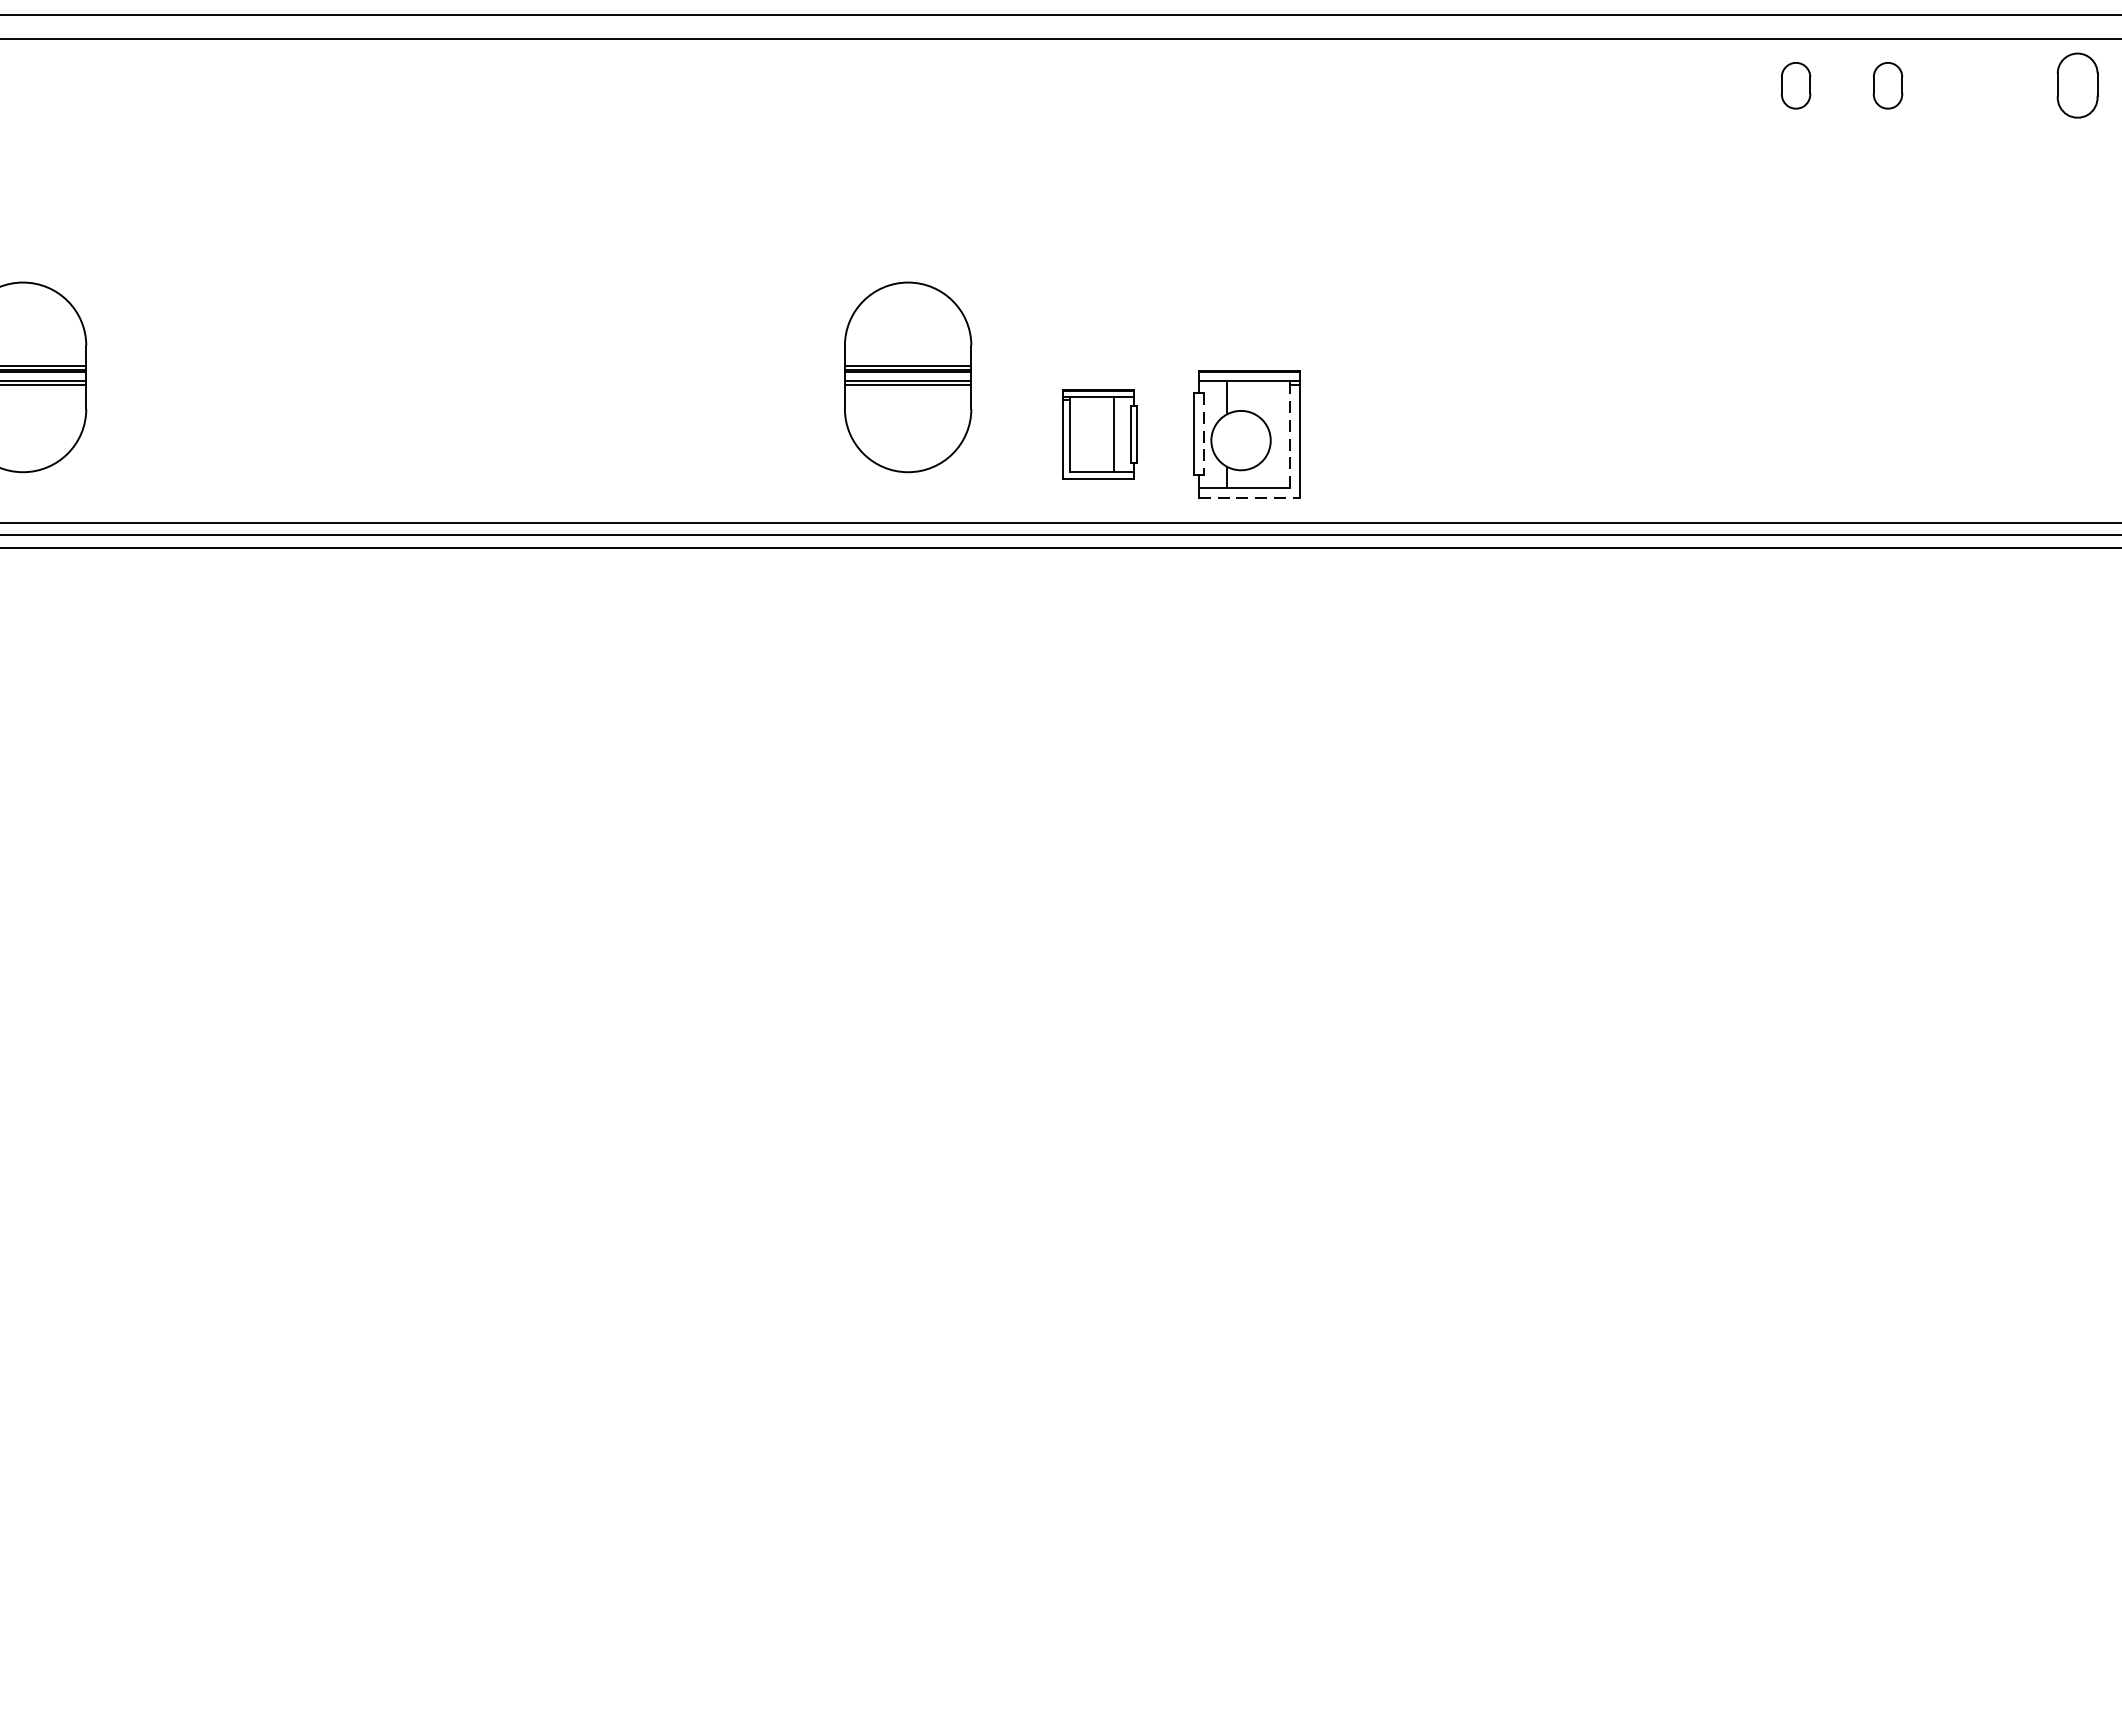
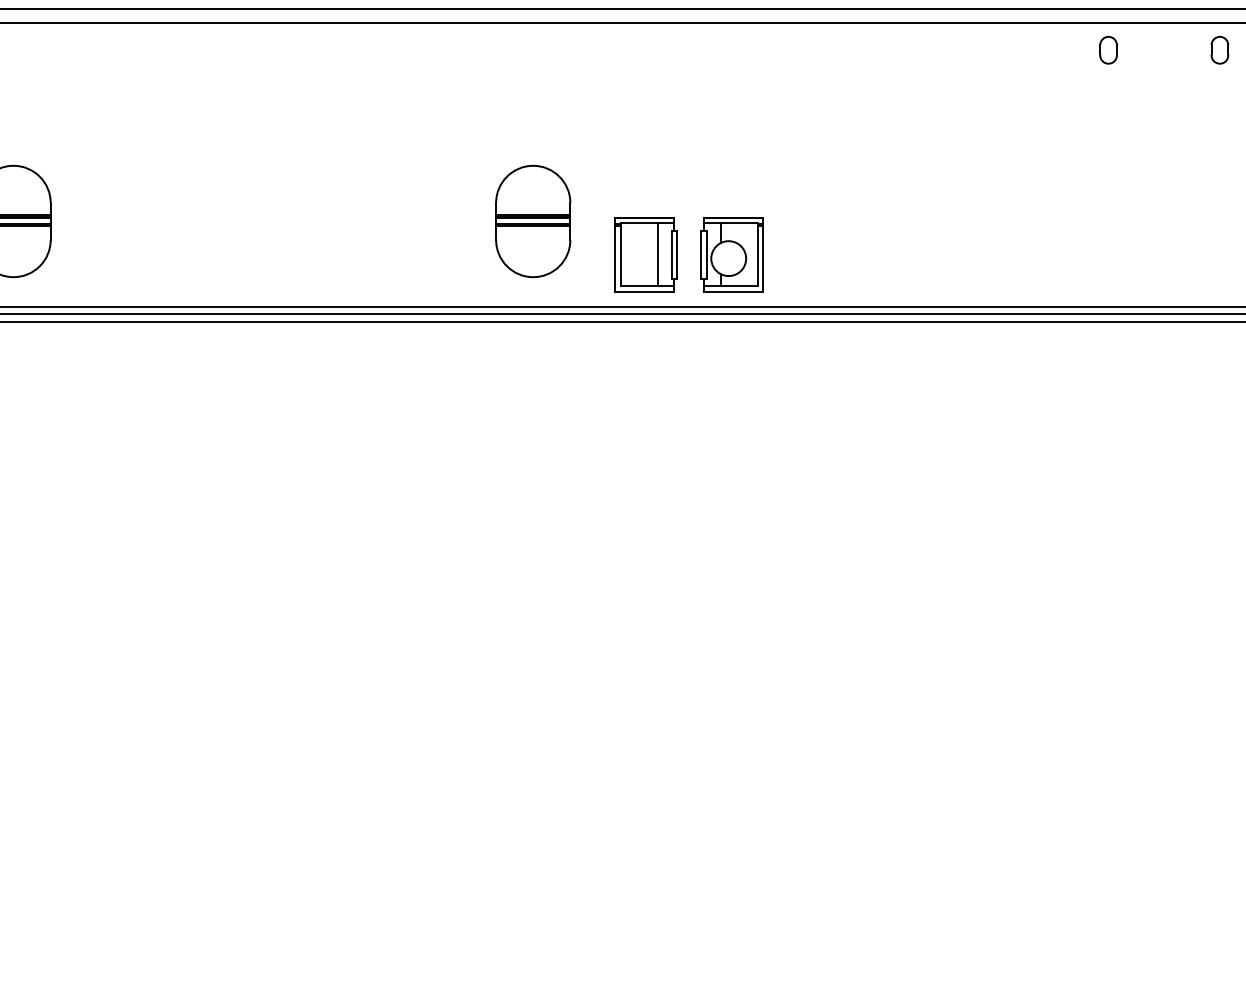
part: (1795, 86) -> (1054, 50), removed
part: (2076, 86) -> (1219, 50), size x0.71
part: (1099, 433) -> (645, 254), size x1.43
line: (1290, 433) -> (757, 254), dashed -> solid
line: (1203, 435) -> (706, 255), dashed -> solid
line: (1249, 498) -> (733, 292), dashed -> solid

